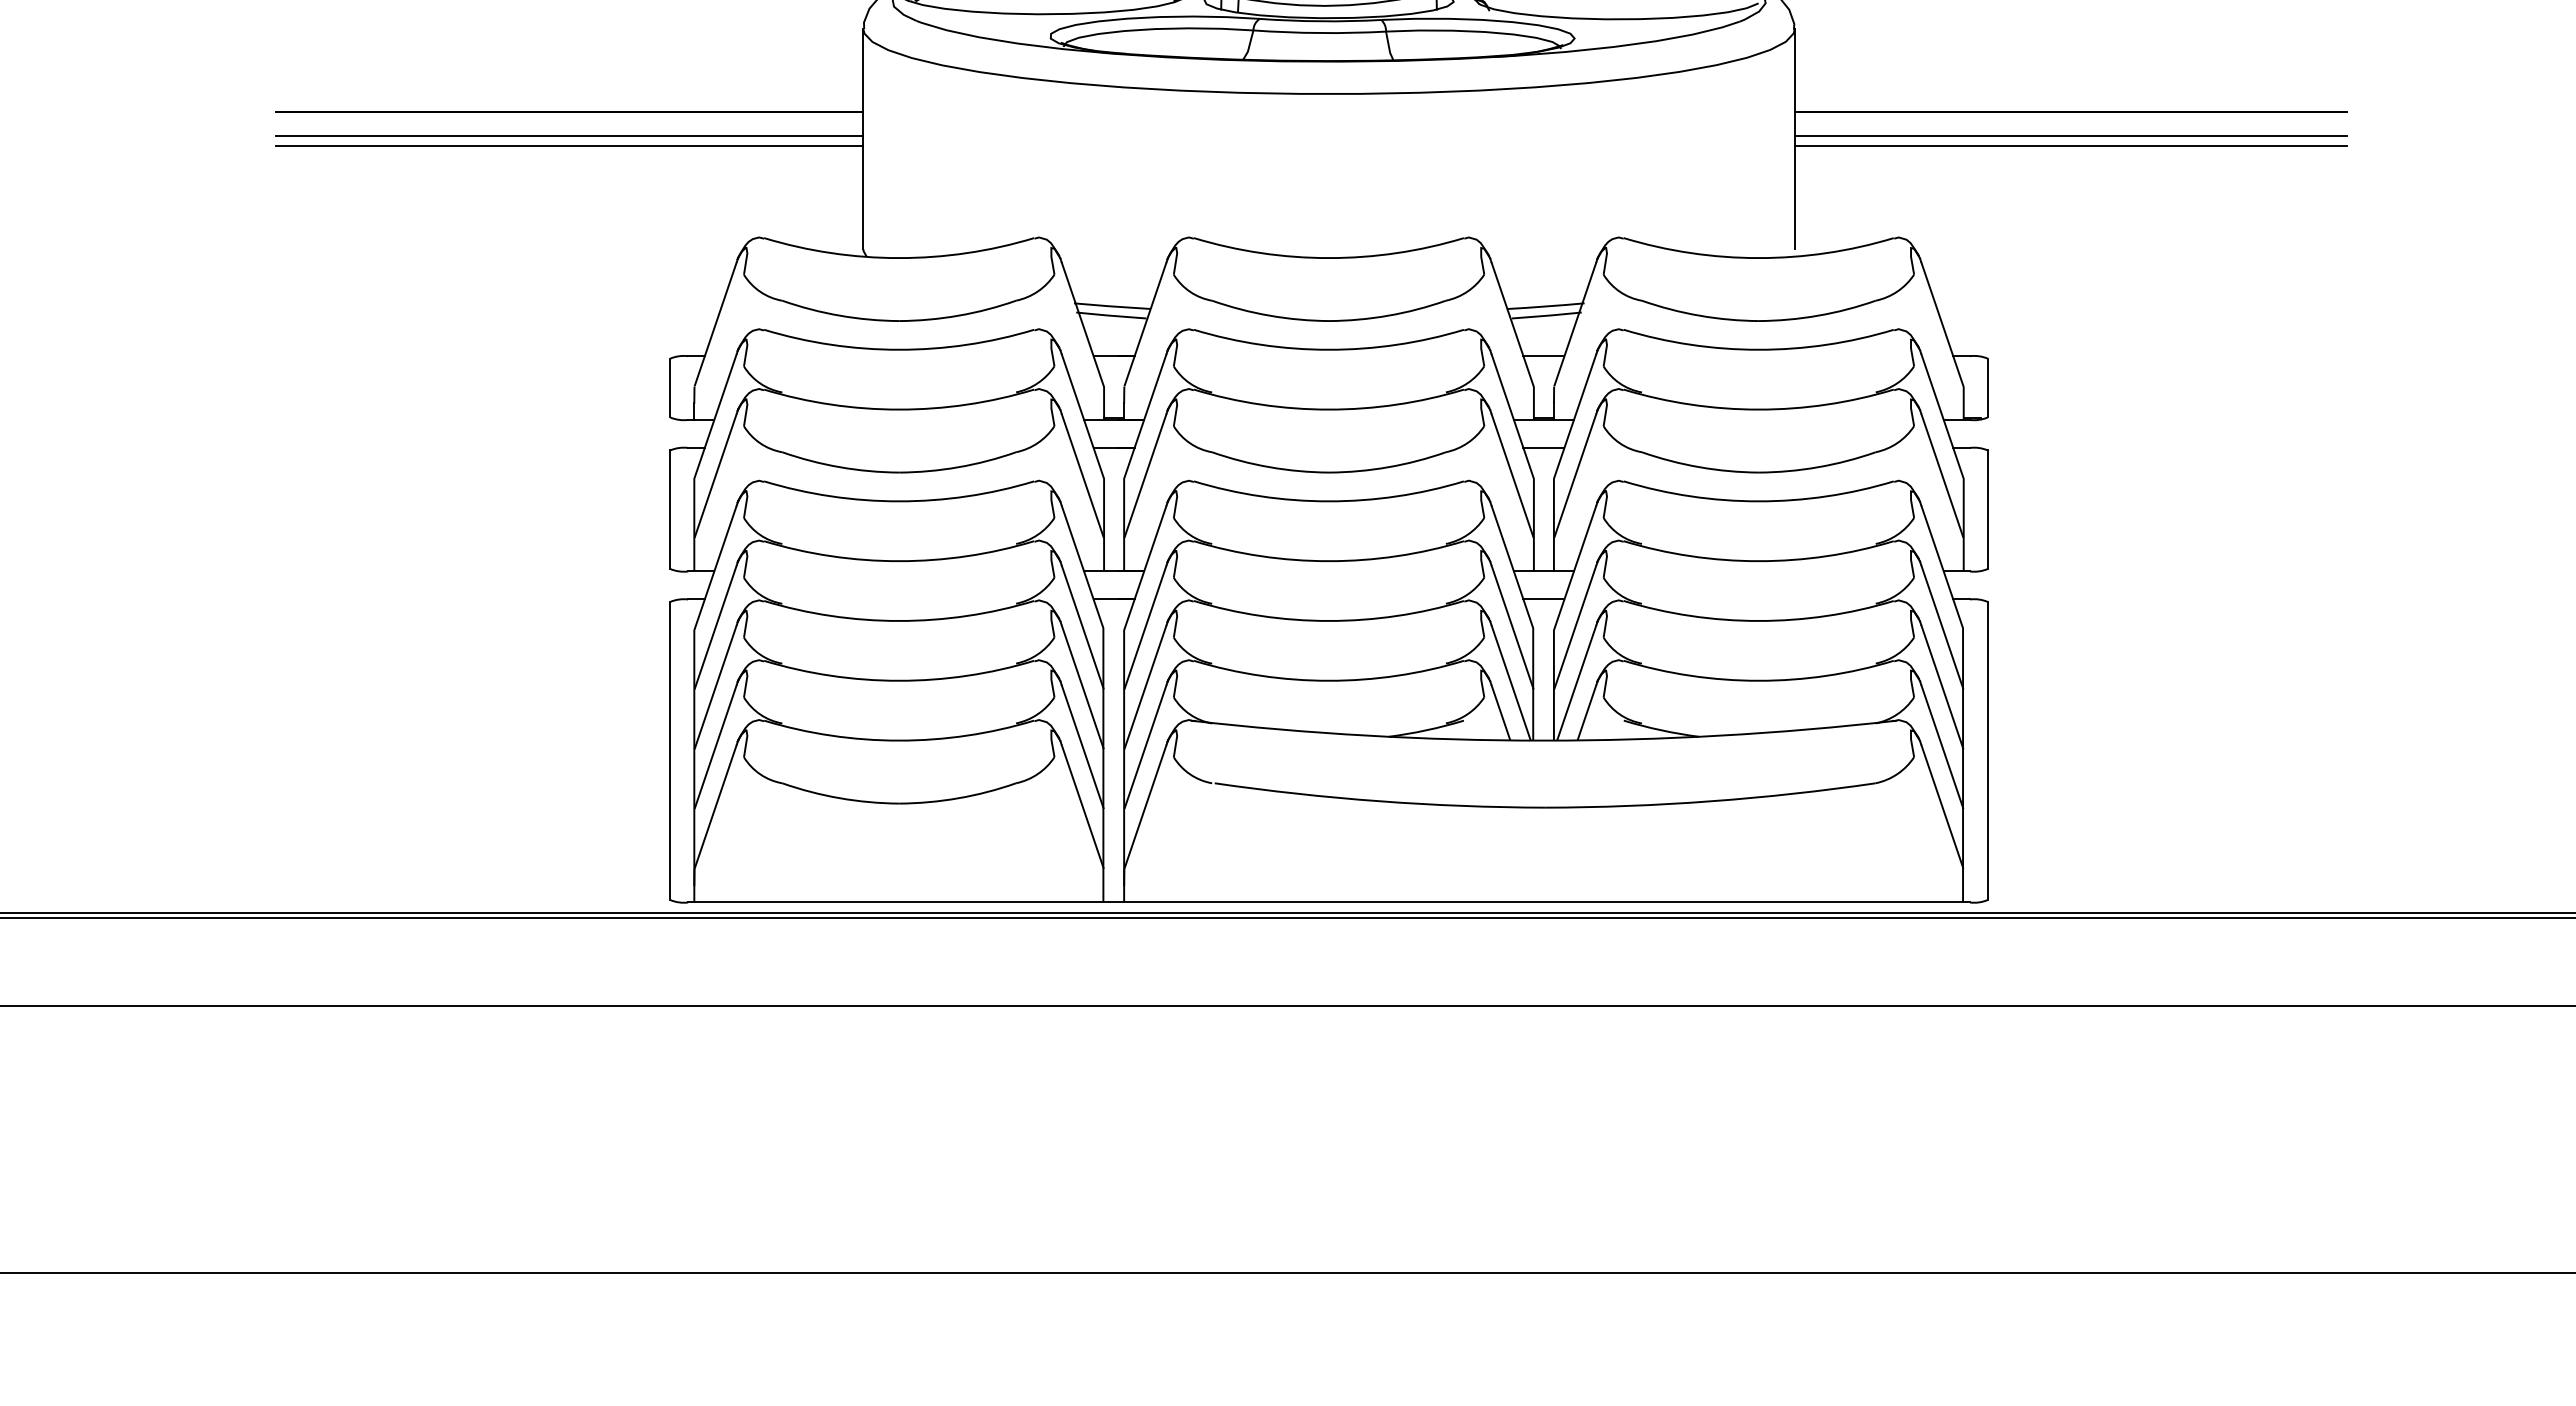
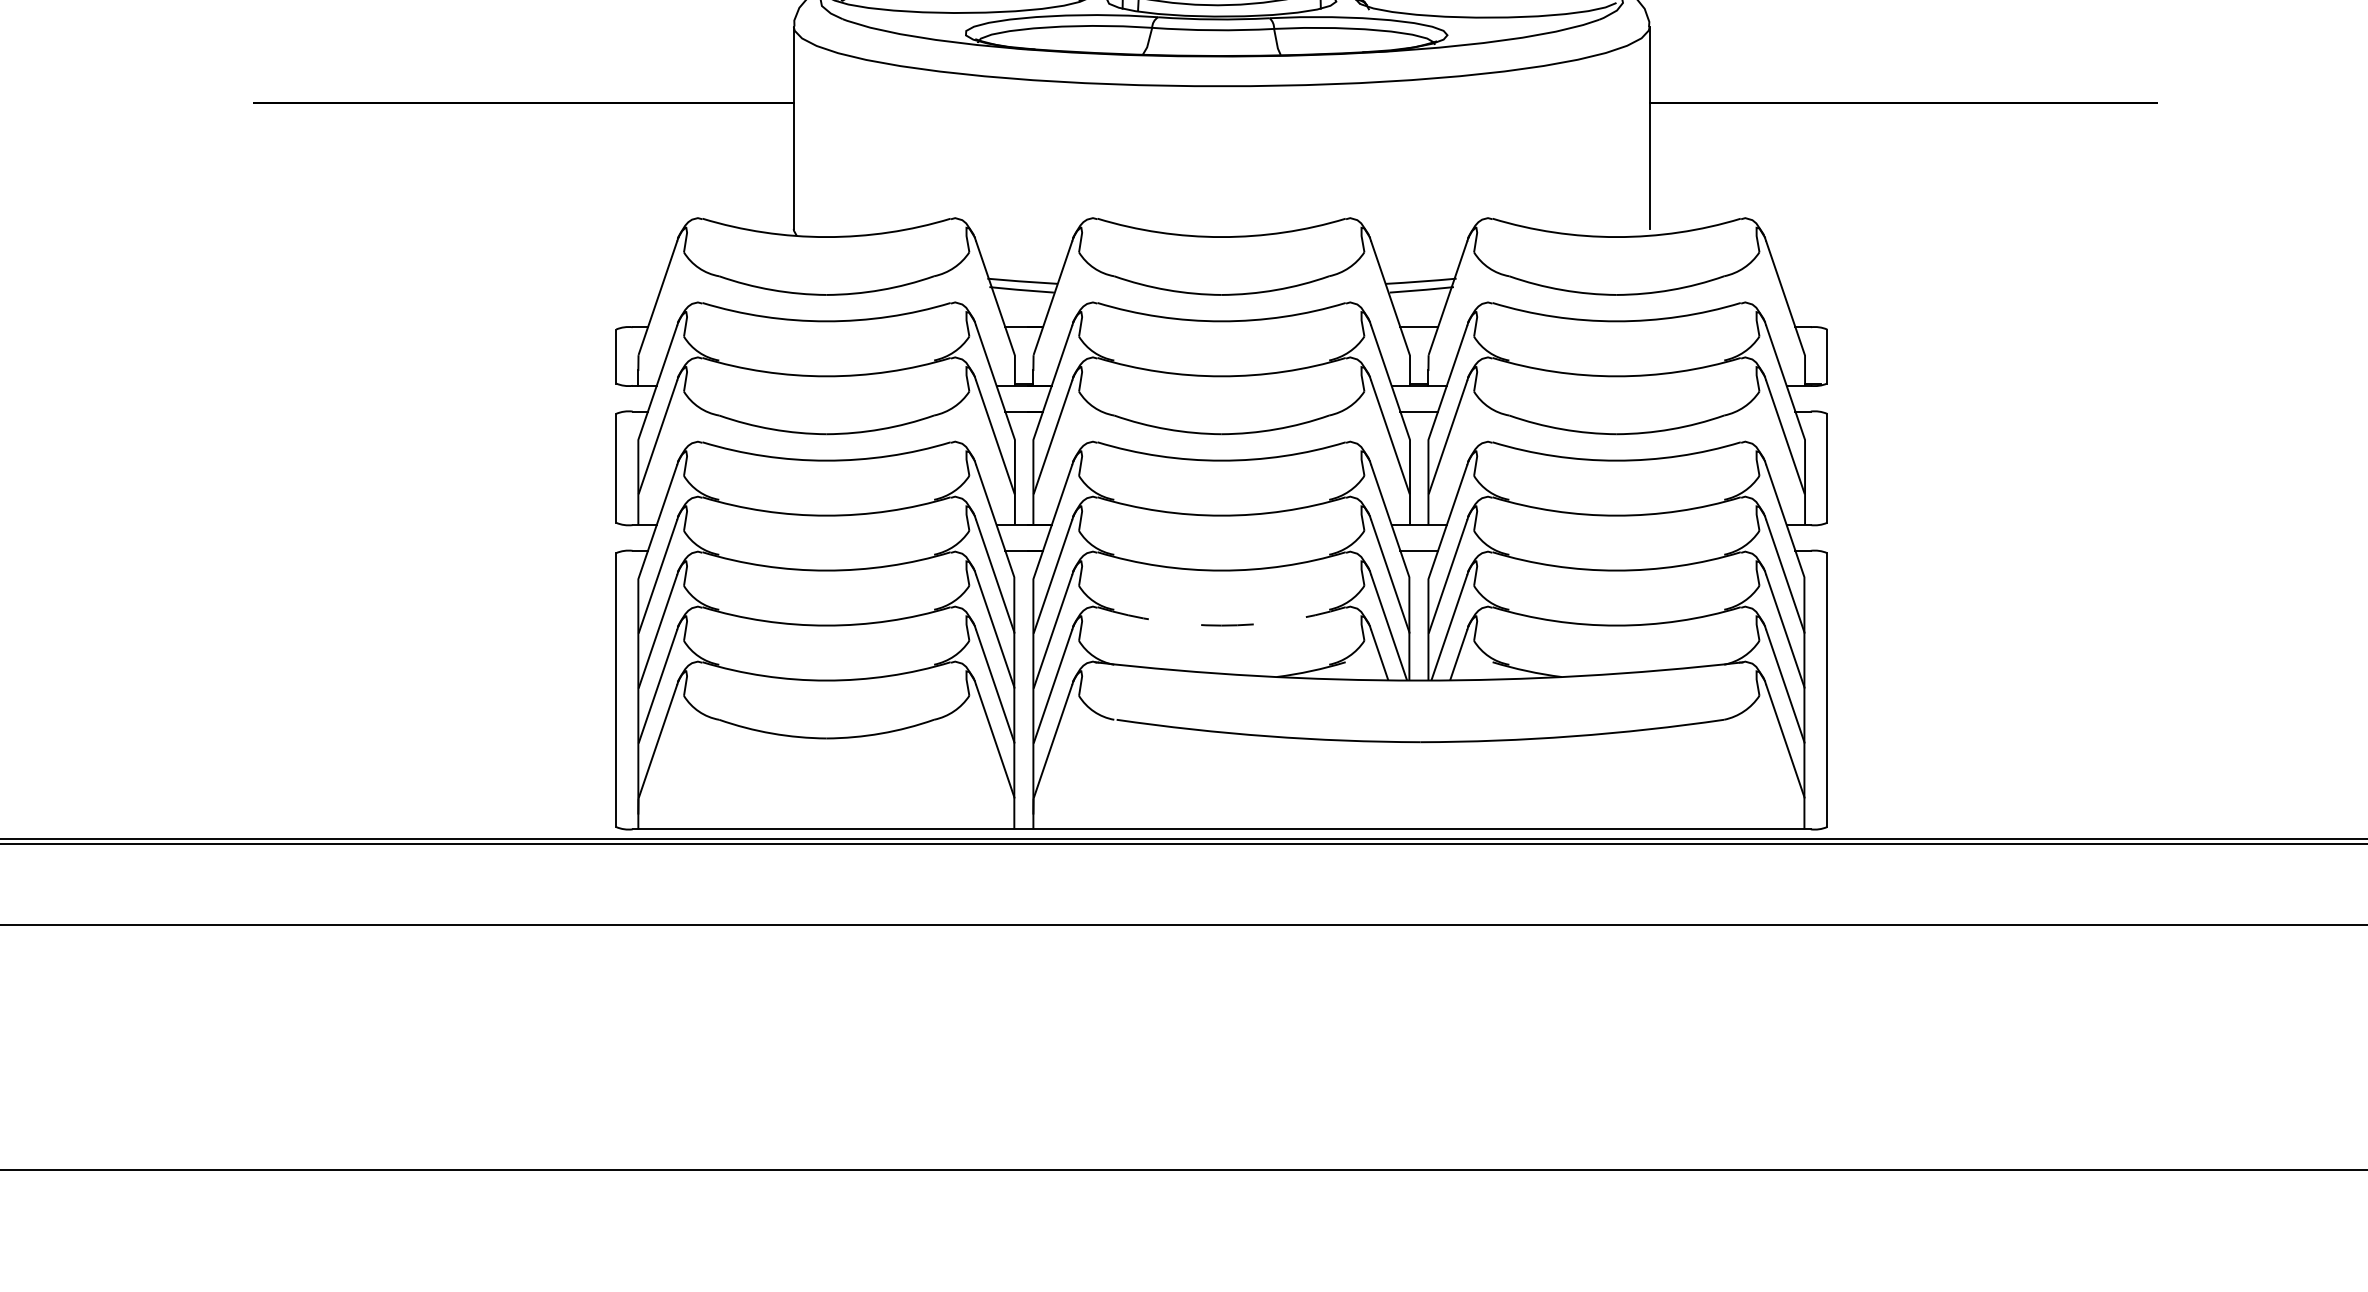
line: (569, 135) -> (523, 124), removed
line: (2070, 135) -> (1903, 124), removed
line: (569, 146) -> (523, 134), removed
line: (2070, 146) -> (1903, 134), removed
arc: (1328, 680) -> (1221, 625), solid -> dashed

